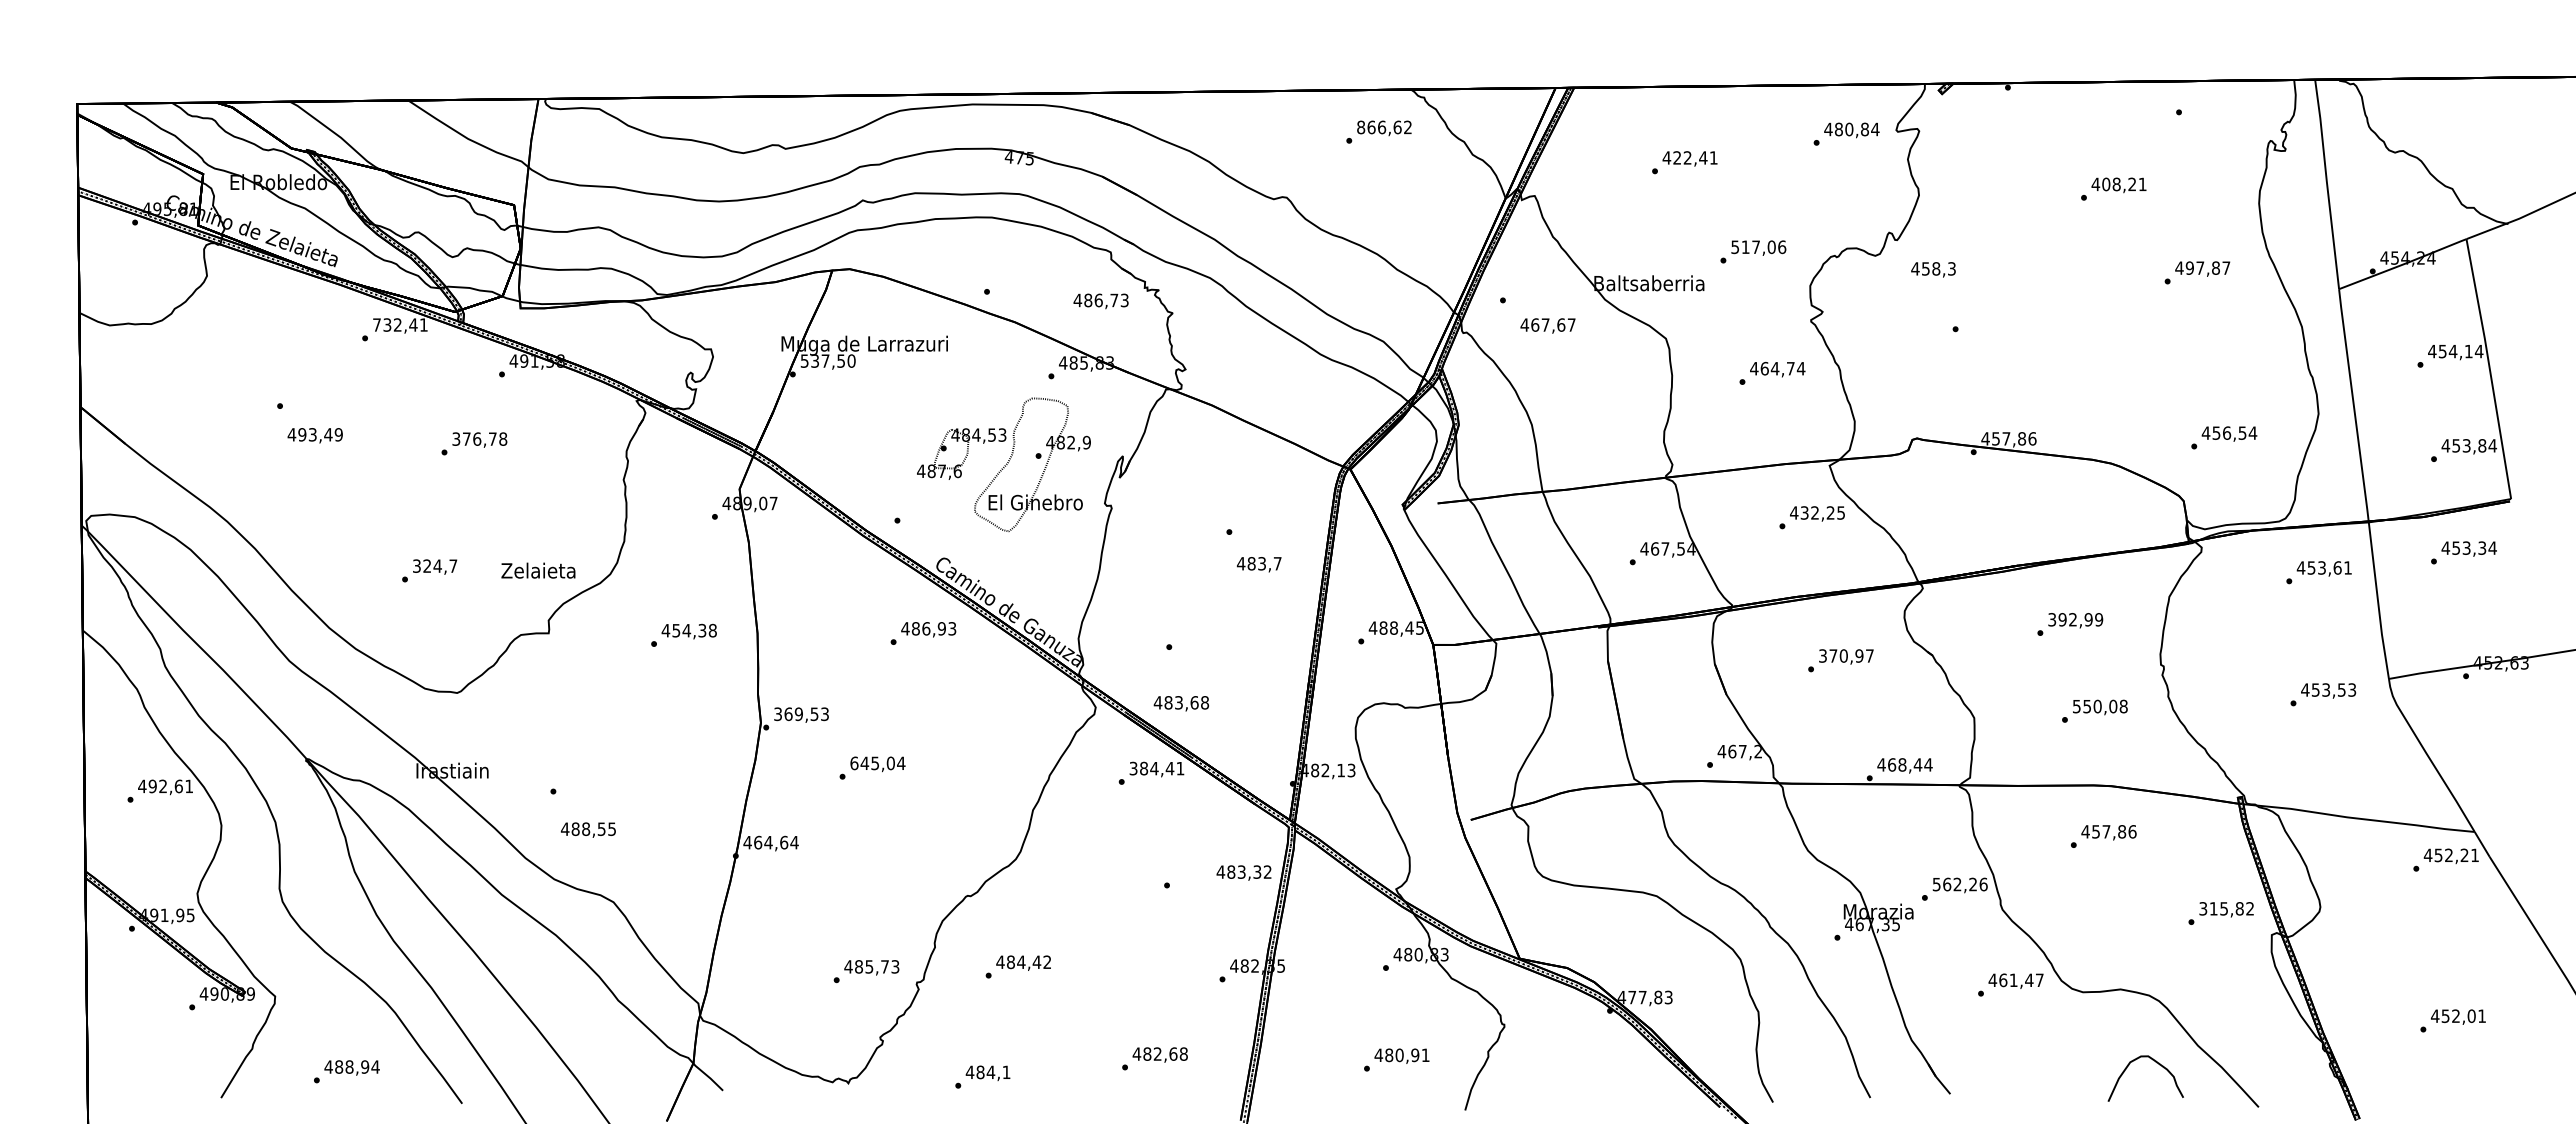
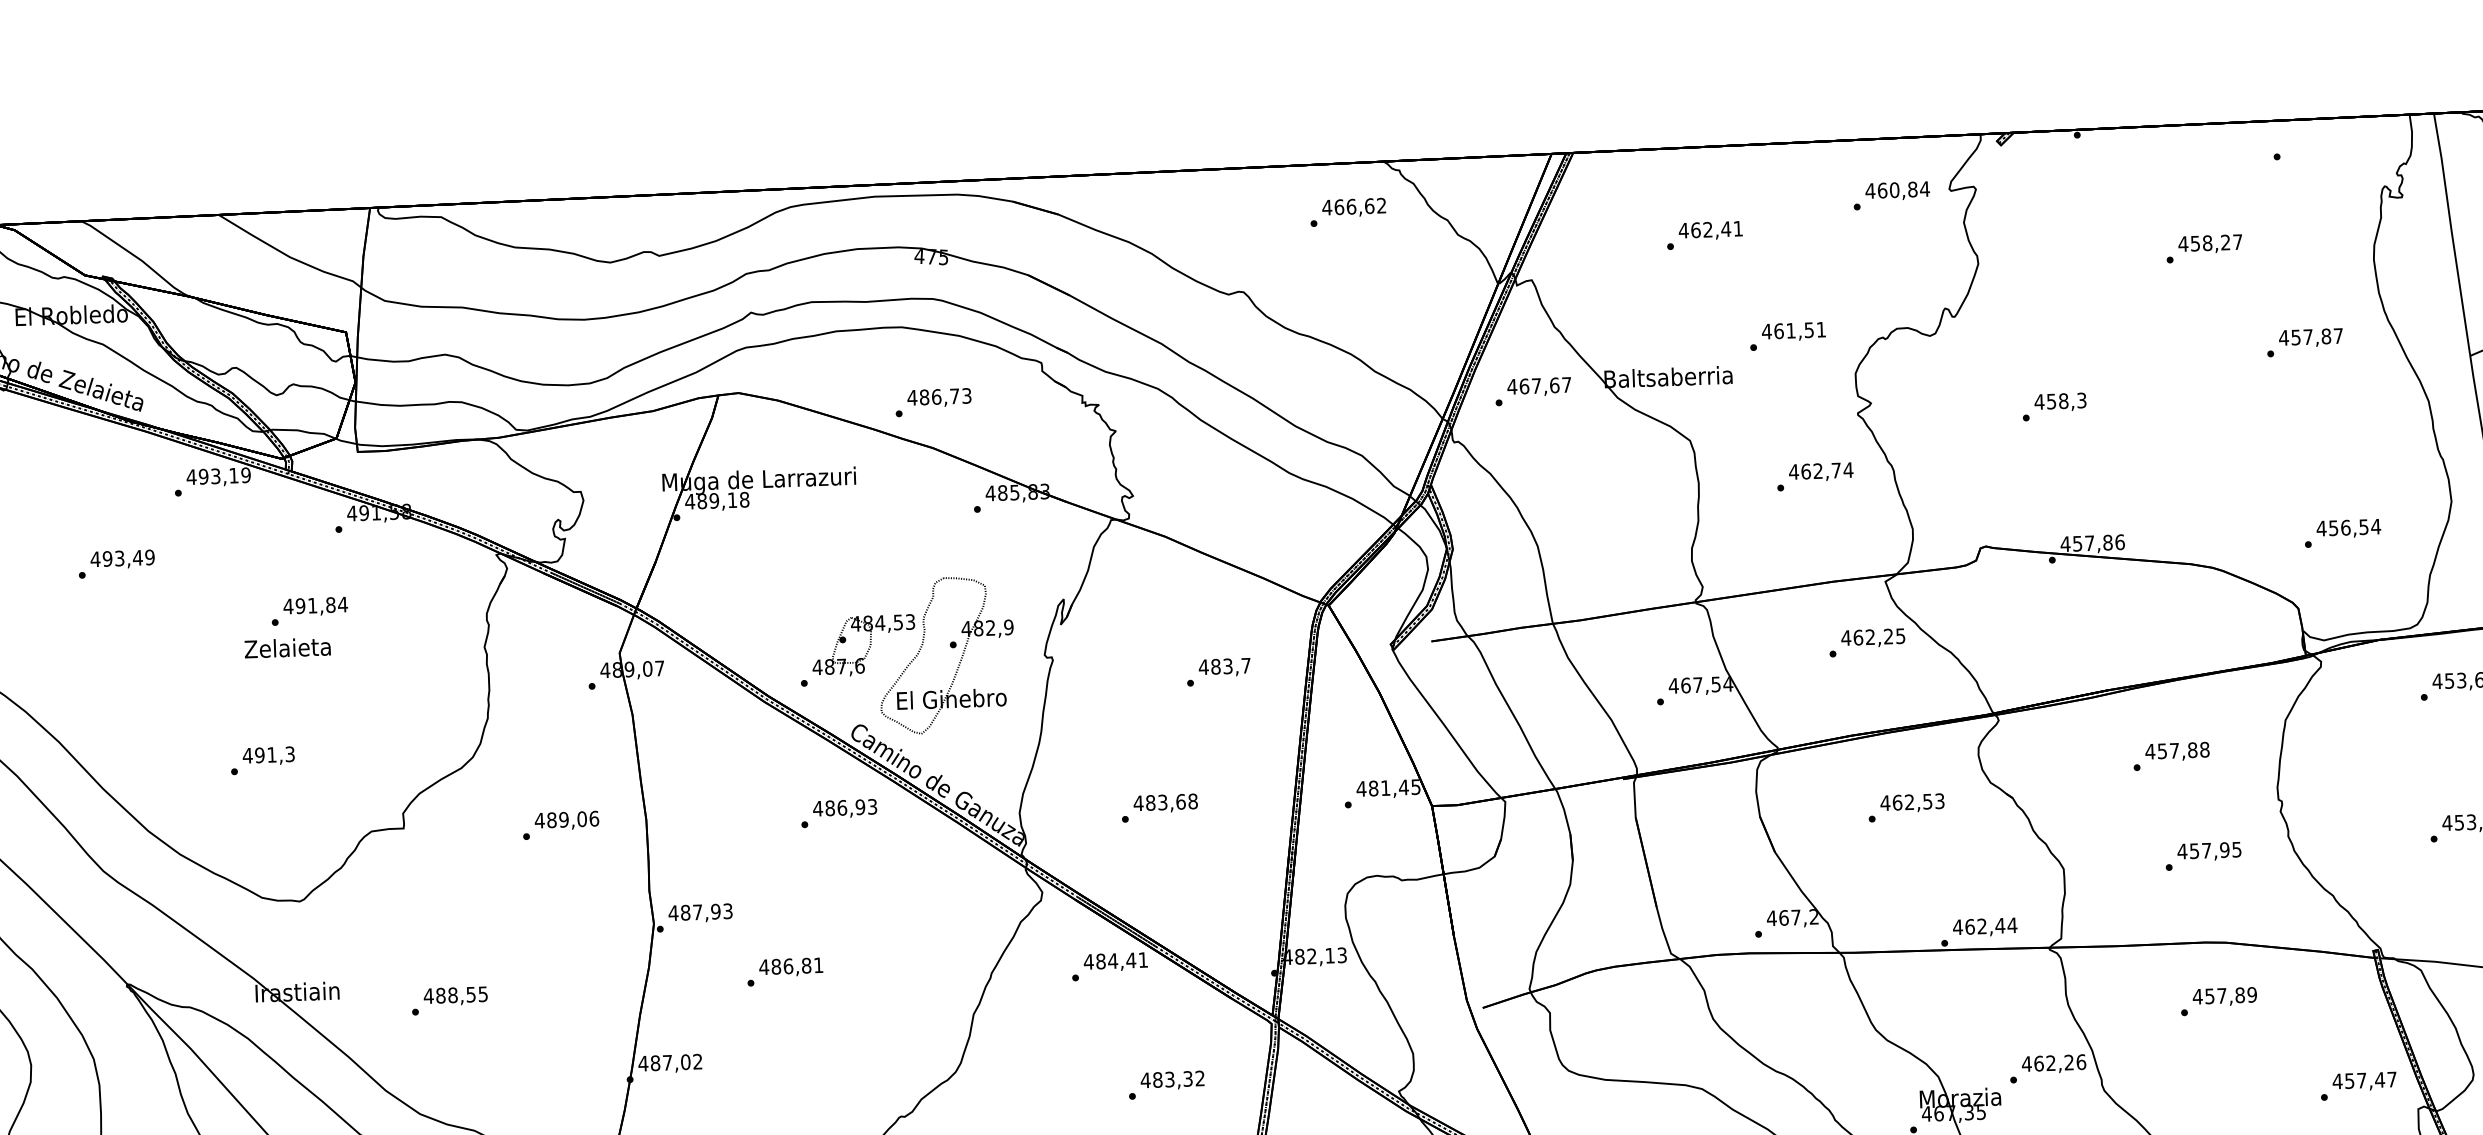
text: (1360, 127) -> (1326, 207), 866,62 -> 466,62
text: (1838, 129) -> (1882, 190), 480,84 -> 460,84
text: (1677, 157) -> (1696, 229), 422,41 -> 462,41
text: (2124, 184) -> (2216, 242), 408,21 -> 458,27
text: (1758, 247) -> (1793, 331), 517,06 -> 461,51
text: (2189, 267) -> (2295, 336), 497,87 -> 457,87
text: (1933, 269) -> (2060, 401), moved
text: (1100, 301) -> (938, 398), moved
text: (399, 324) -> (217, 475), 732,41 -> 493,19
text: (1547, 325) -> (1538, 386), moved
text: (827, 360) -> (716, 500), 537,50 -> 489,18
text: (1774, 368) -> (1817, 470), 464,74 -> 462,74
text: (314, 435) -> (121, 559), moved
text: (479, 438) -> (315, 604), 376,78 -> 491,84
part: (1003, 464) -> (912, 656), moved
text: (1804, 512) -> (1858, 637), 432,25 -> 462,25
text: (1258, 564) -> (1223, 667), moved
text: (434, 565) -> (268, 754), 324,7 -> 491,3
text: (538, 570) -> (287, 647), moved
text: (2075, 619) -> (2177, 750), 392,99 -> 457,88
text: (1393, 627) -> (1385, 787), 488,45 -> 481,45
text: (694, 630) -> (572, 819), 454,38 -> 489,06
text: (1845, 655) -> (1911, 801), 370,97 -> 462,53
text: (1180, 703) -> (1164, 803), moved
text: (2099, 706) -> (2208, 850), 550,08 -> 457,95
text: (795, 714) -> (693, 912), 369,53 -> 487,93
text: (877, 763) -> (791, 966), 645,04 -> 486,81
text: (1902, 764) -> (1982, 925), 468,44 -> 462,44
text: (1133, 768) -> (1088, 961), 384,41 -> 484,41
text: (588, 829) -> (455, 995), moved
text: (2132, 831) -> (2252, 994), 457,86 -> 457,89
text: (776, 842) -> (676, 1062), 464,64 -> 487,02
text: (1243, 872) -> (1171, 1079), moved
text: (1936, 884) -> (2026, 1064), 562,26 -> 462,26
text: (2226, 908) -> (2364, 1080), 315,82 -> 457,47

